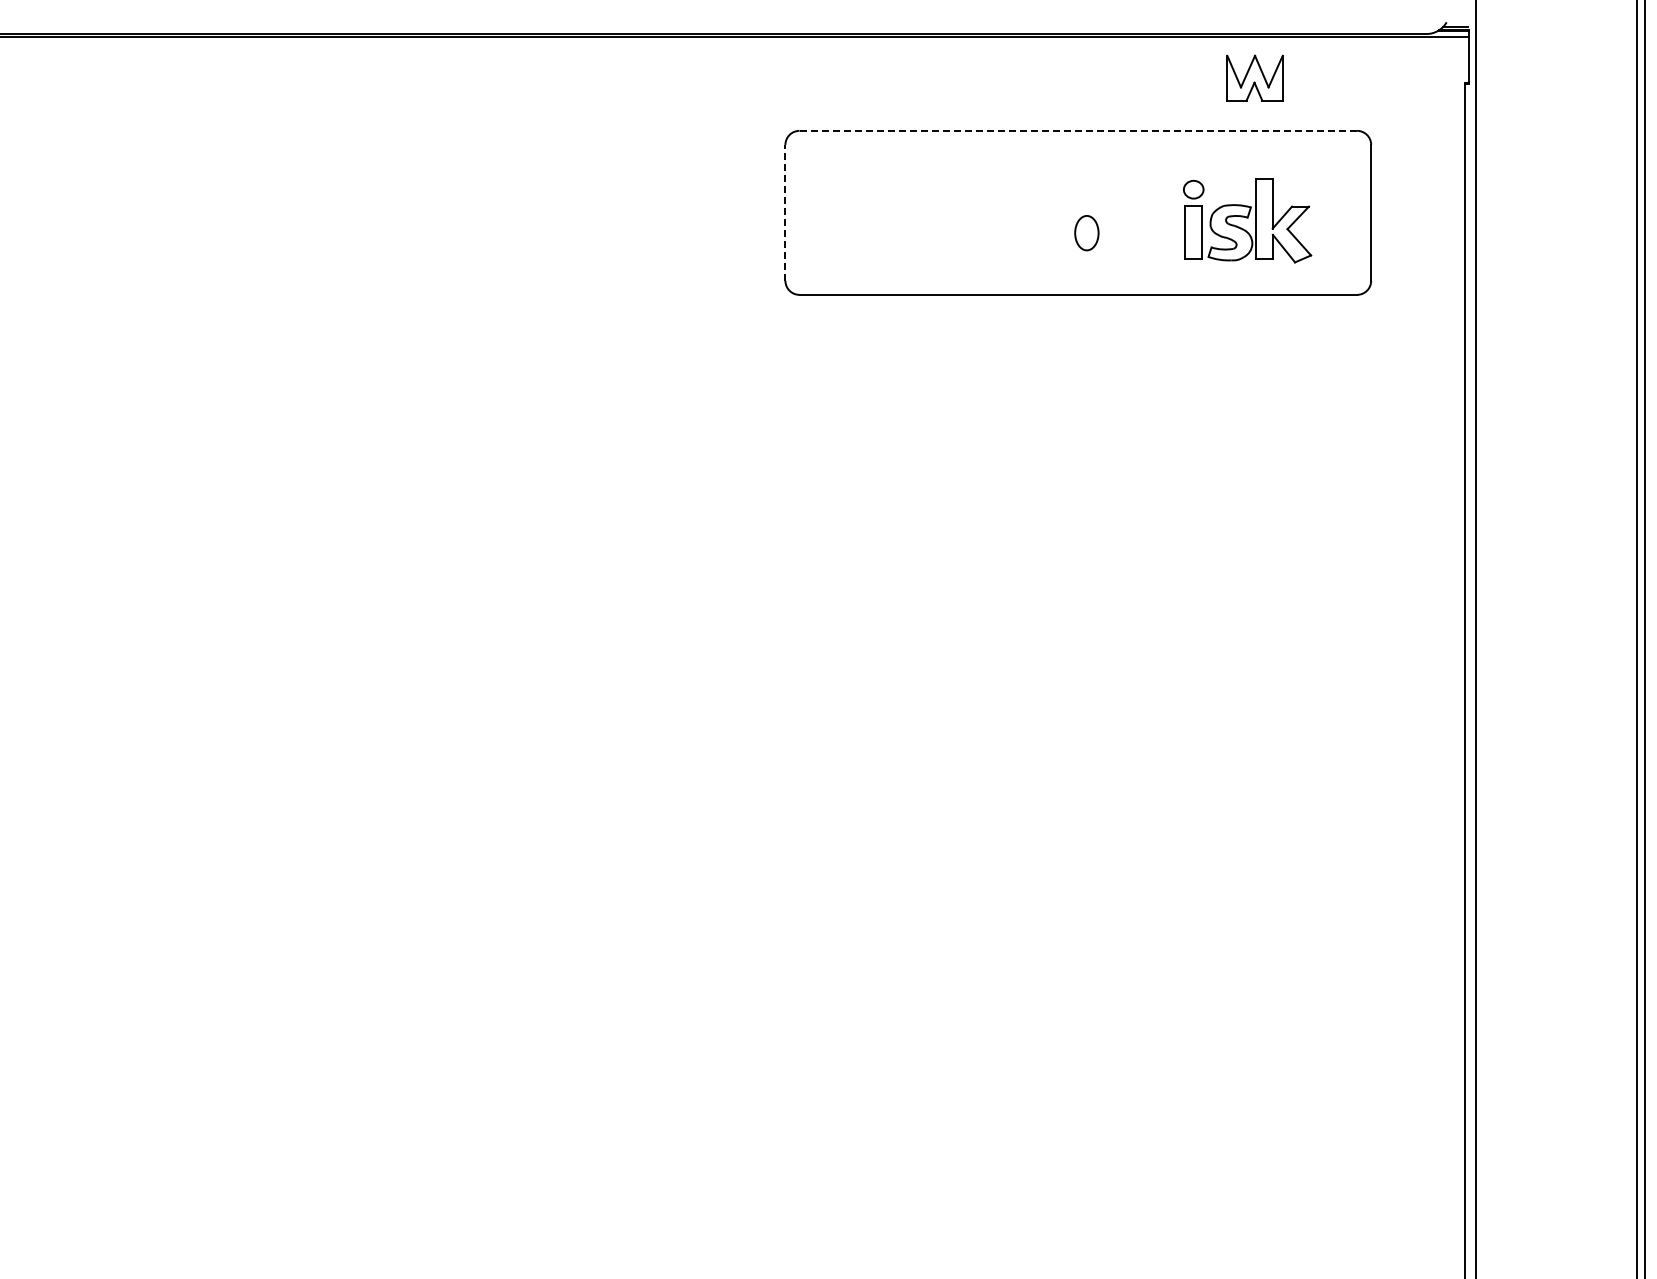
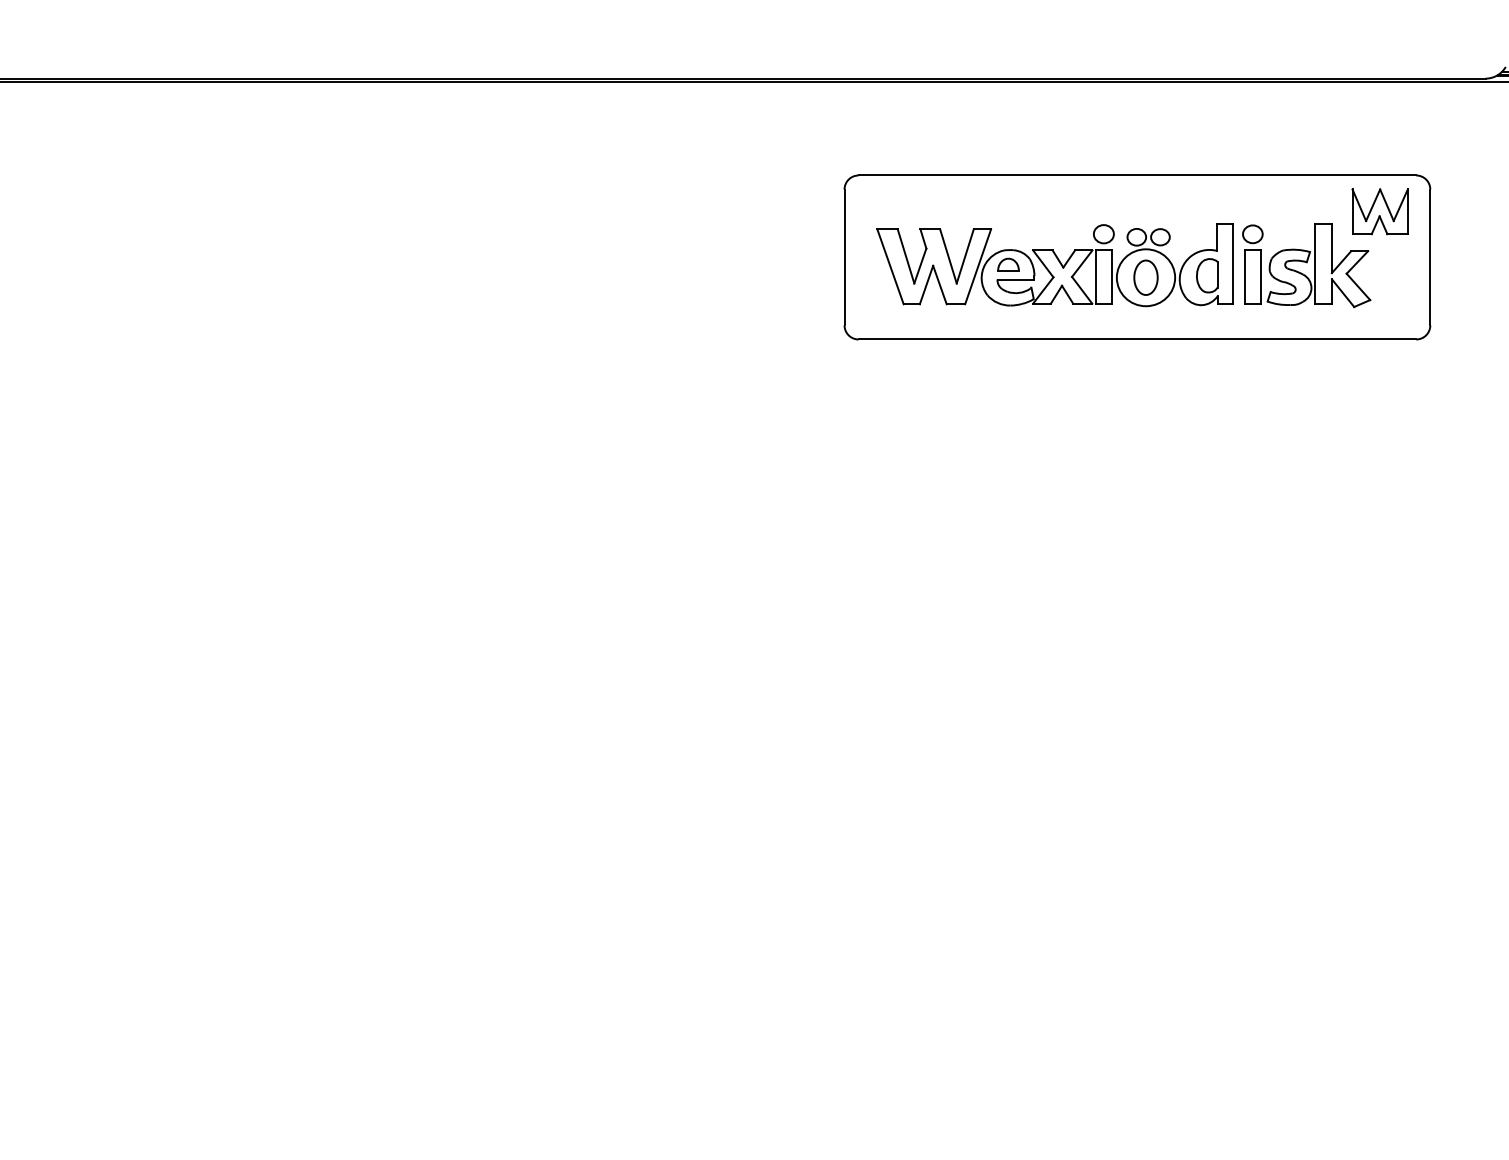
part: (1254, 77) -> (1379, 211), moved
line: (1078, 130) -> (1137, 175), dashed -> solid
line: (785, 212) -> (844, 257), dashed -> solid
part: (995, 220) -> (1054, 265), added

